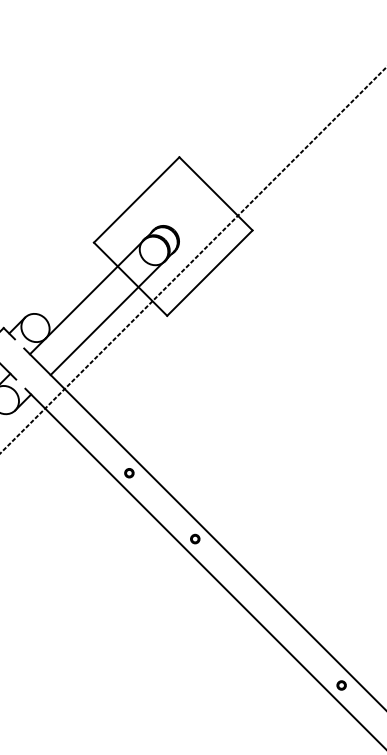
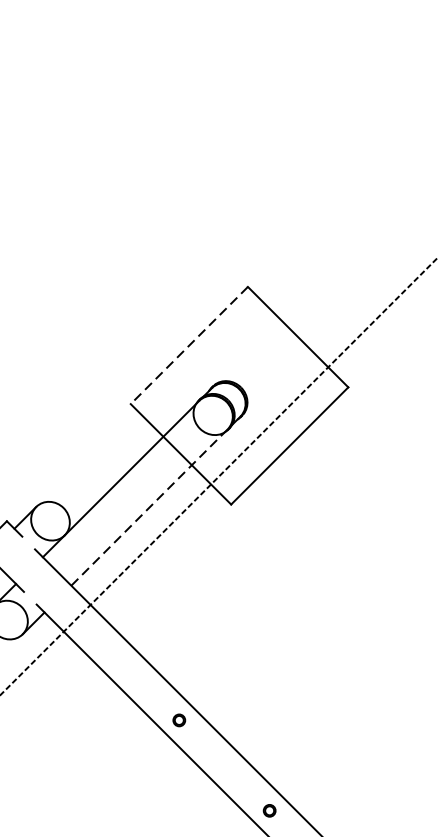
line: (136, 200) -> (189, 346), solid -> dashed
line: (107, 318) -> (149, 508), solid -> dashed

